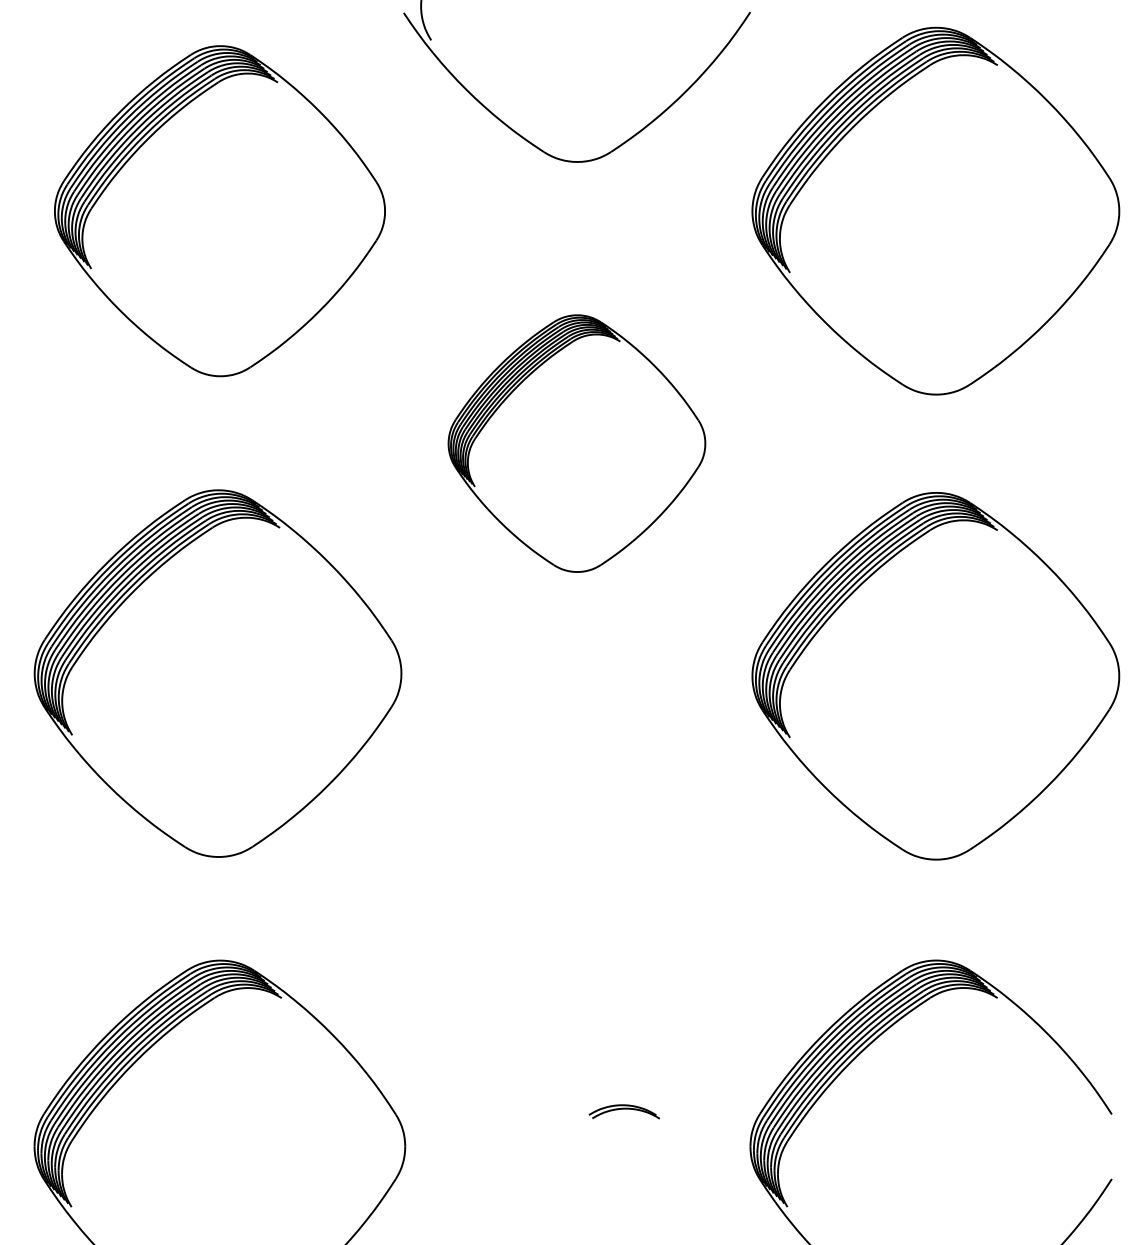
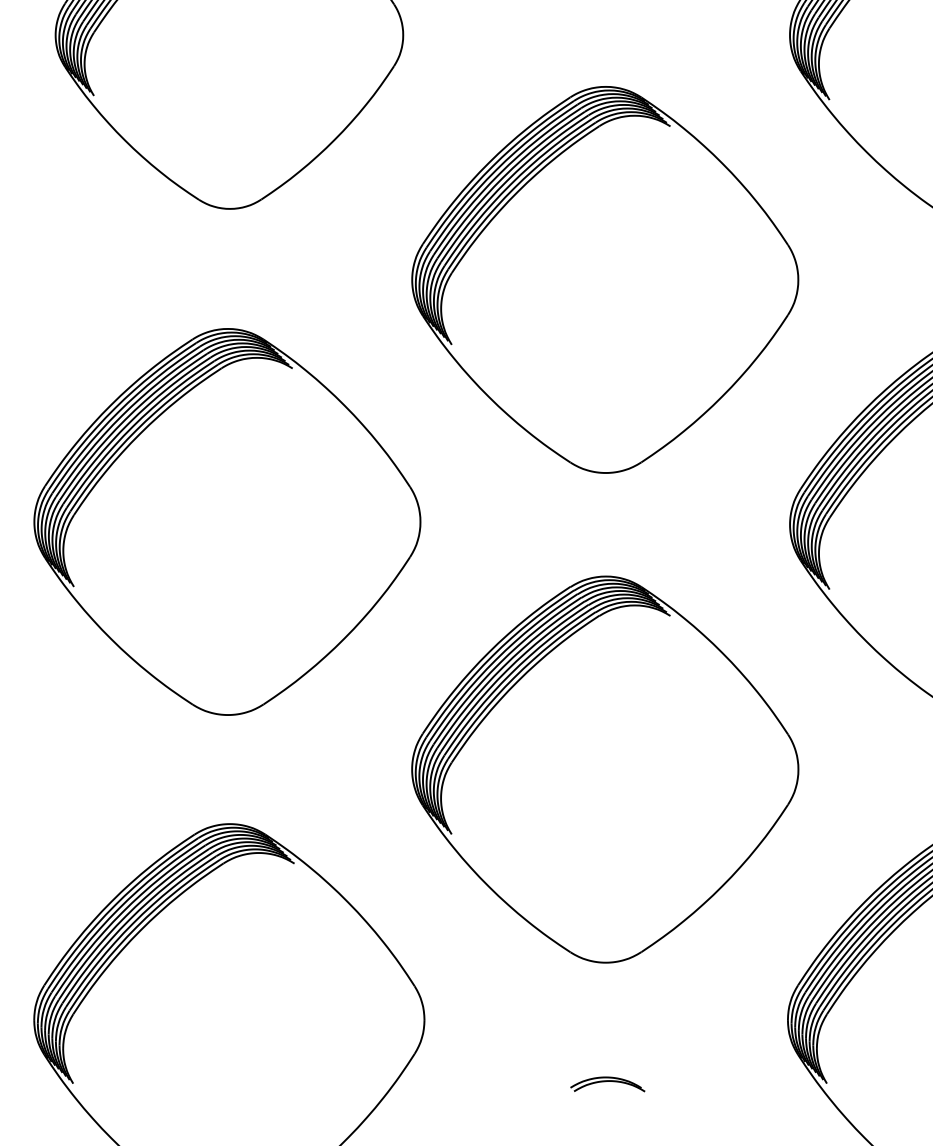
part: (576, 443) -> (604, 279), size x1.43
part: (576, 908) -> (604, 769), added
part: (623, 1111) -> (606, 1084), moved

